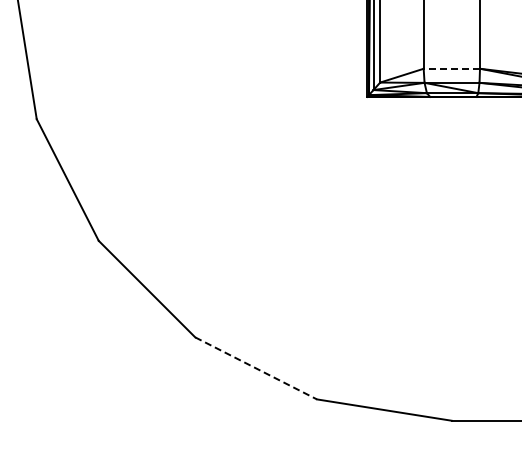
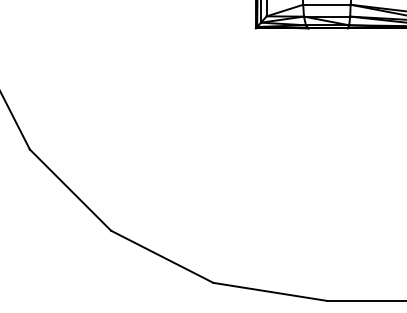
line: (451, 68) -> (326, 4), dashed -> solid
line: (256, 368) -> (162, 256), dashed -> solid

